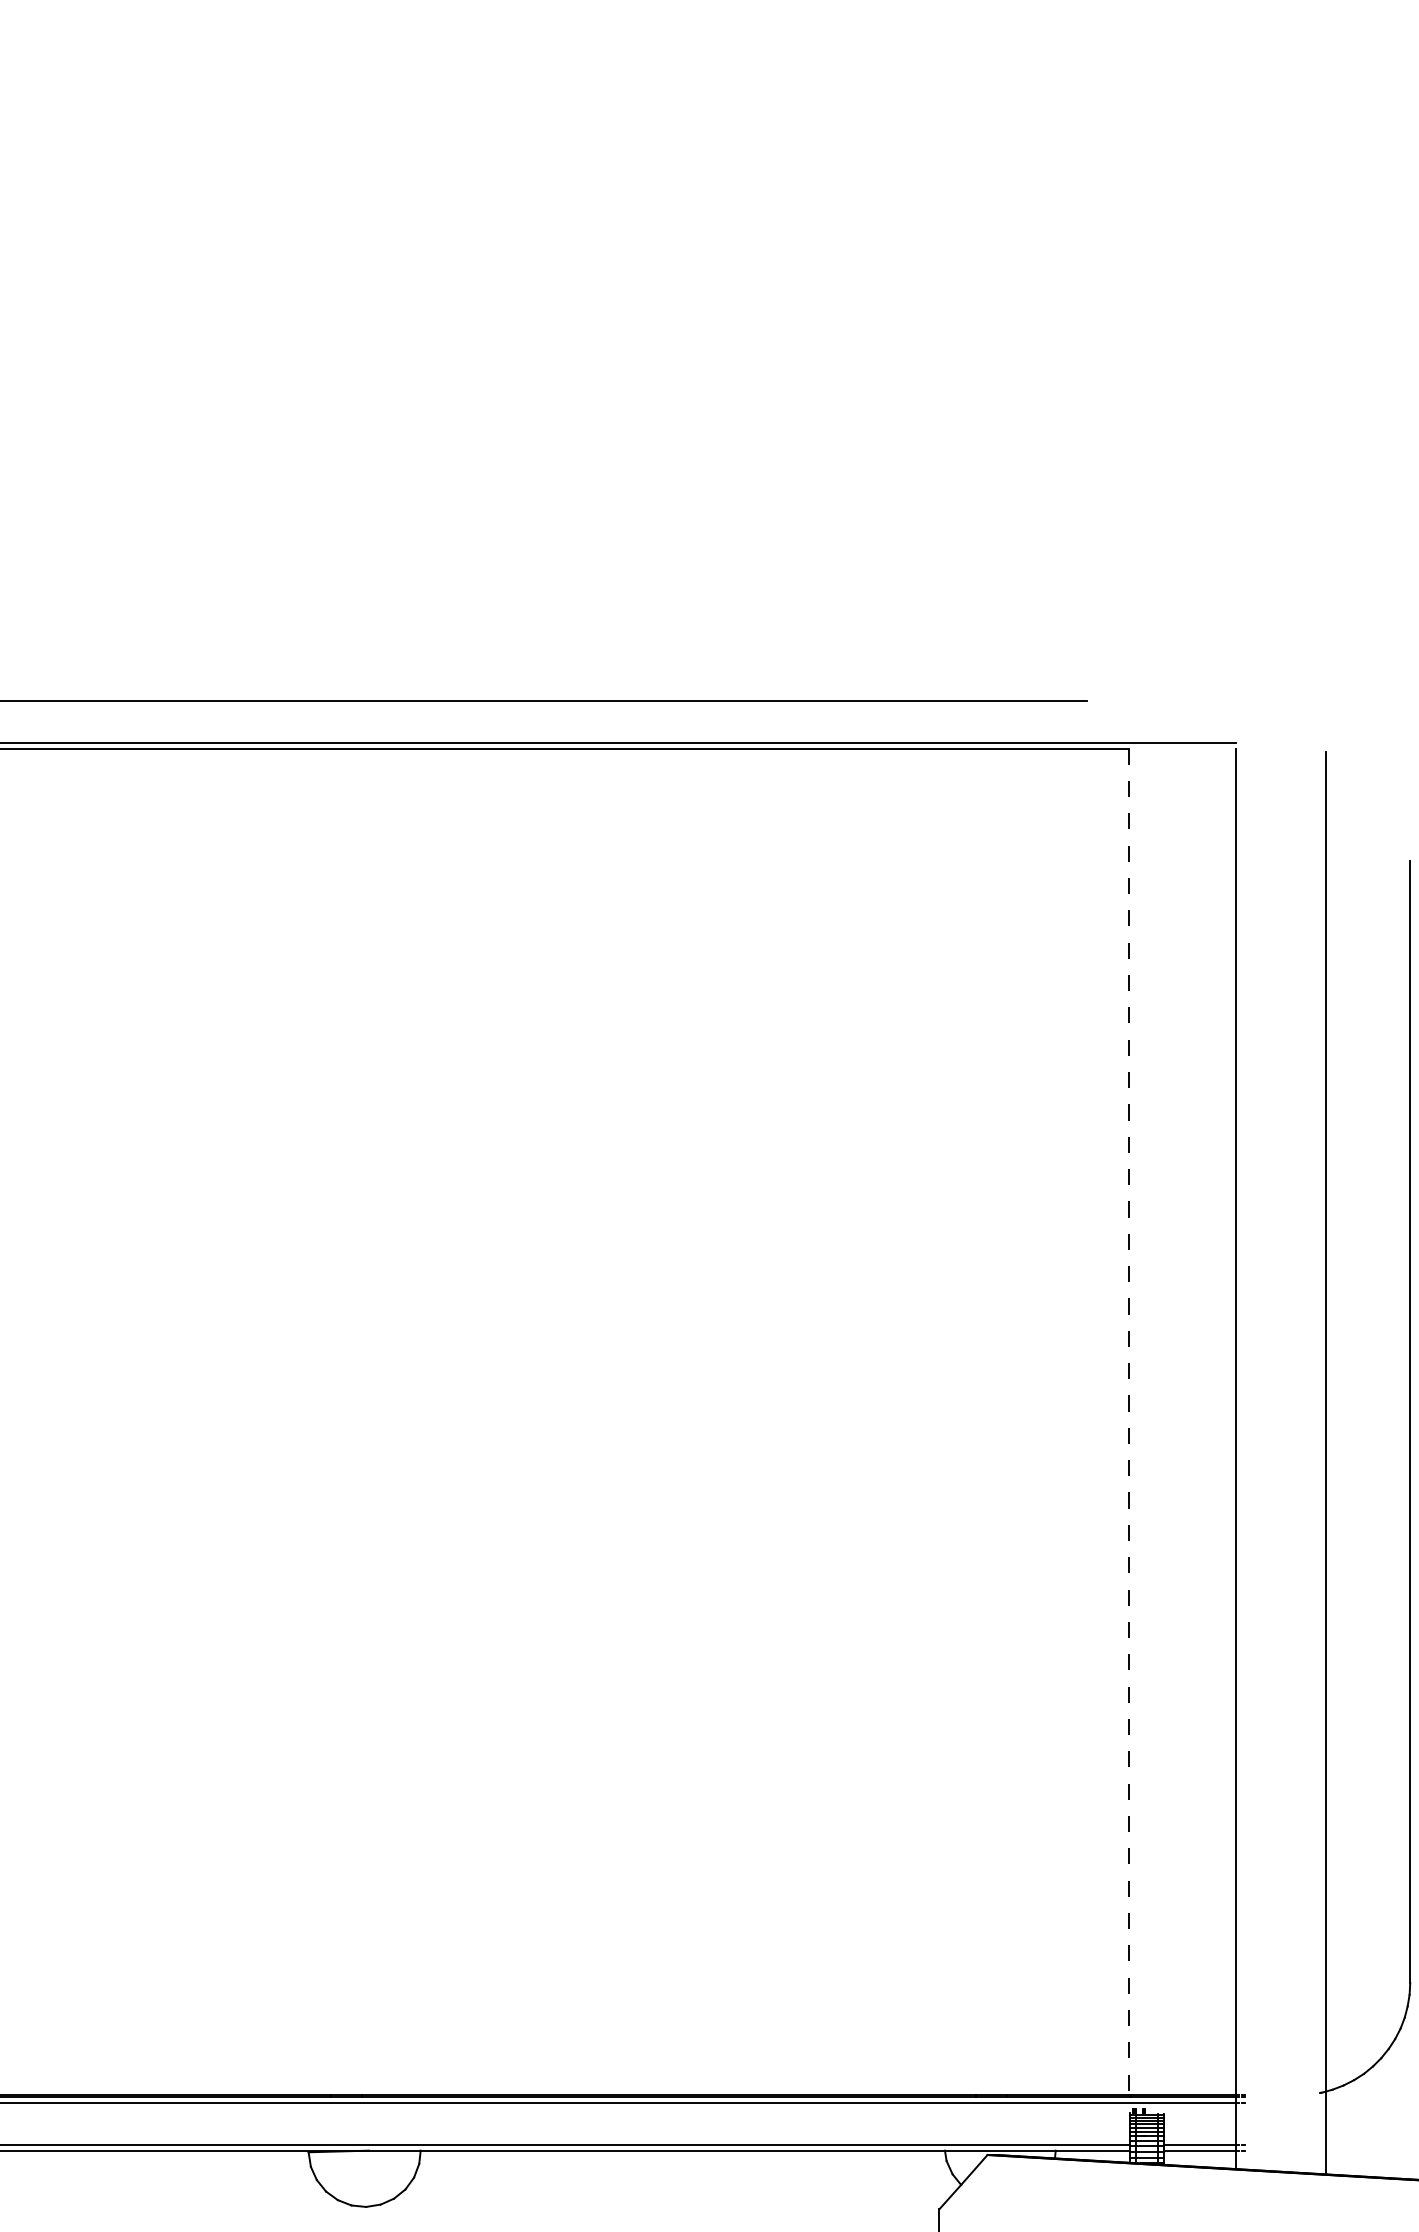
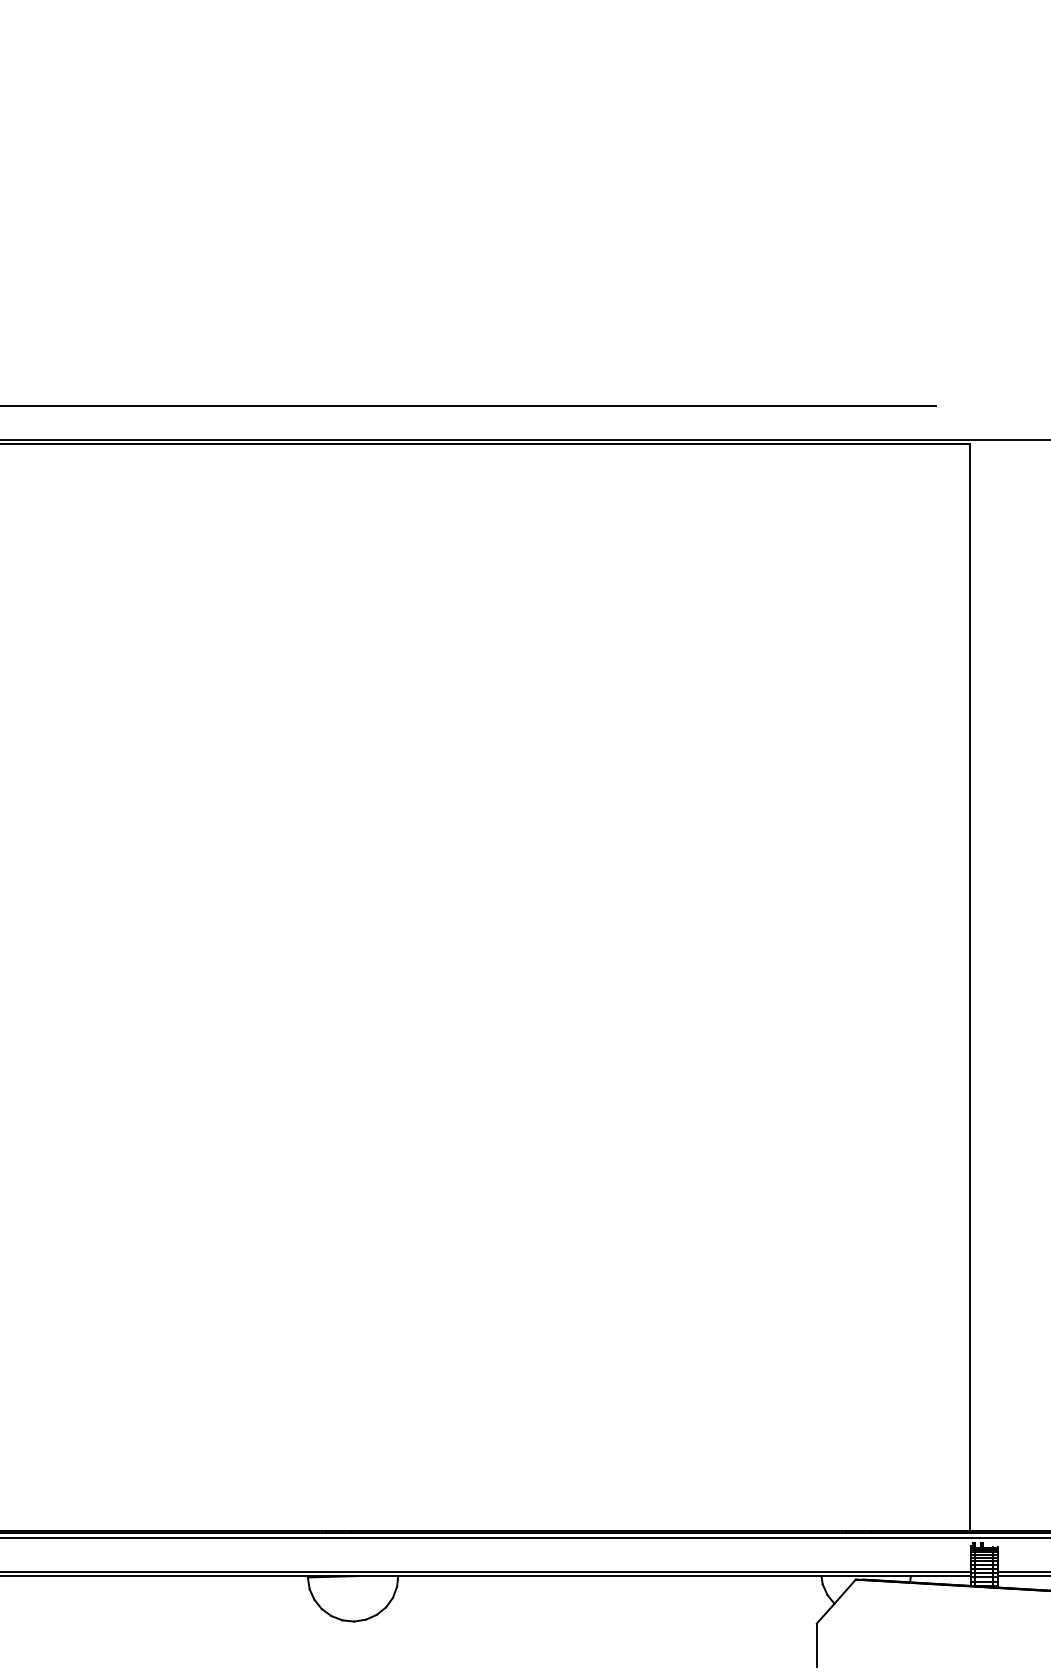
line: (1128, 1422) -> (969, 988), dashed -> solid

